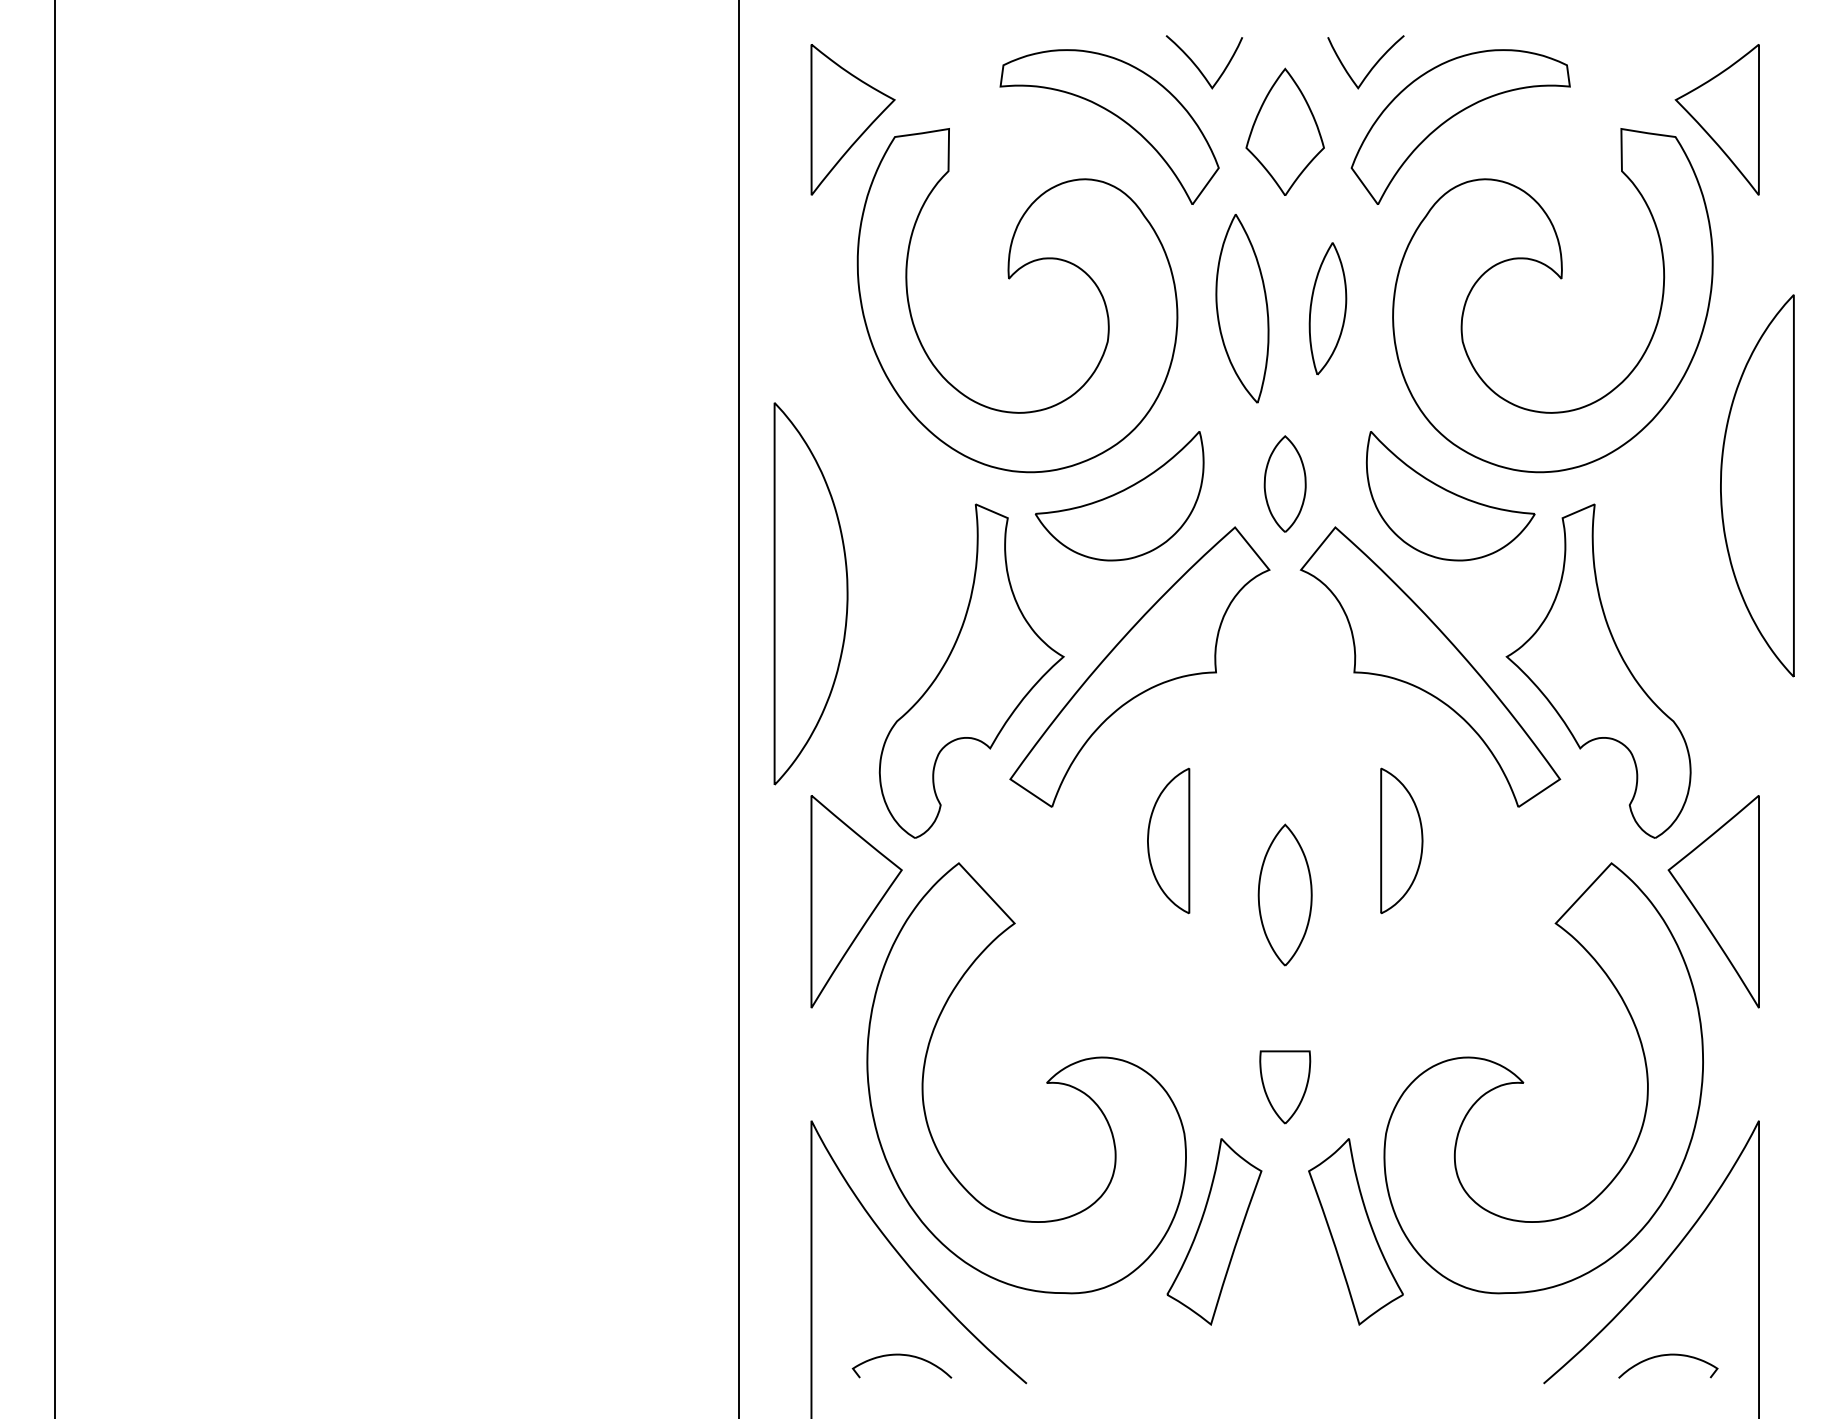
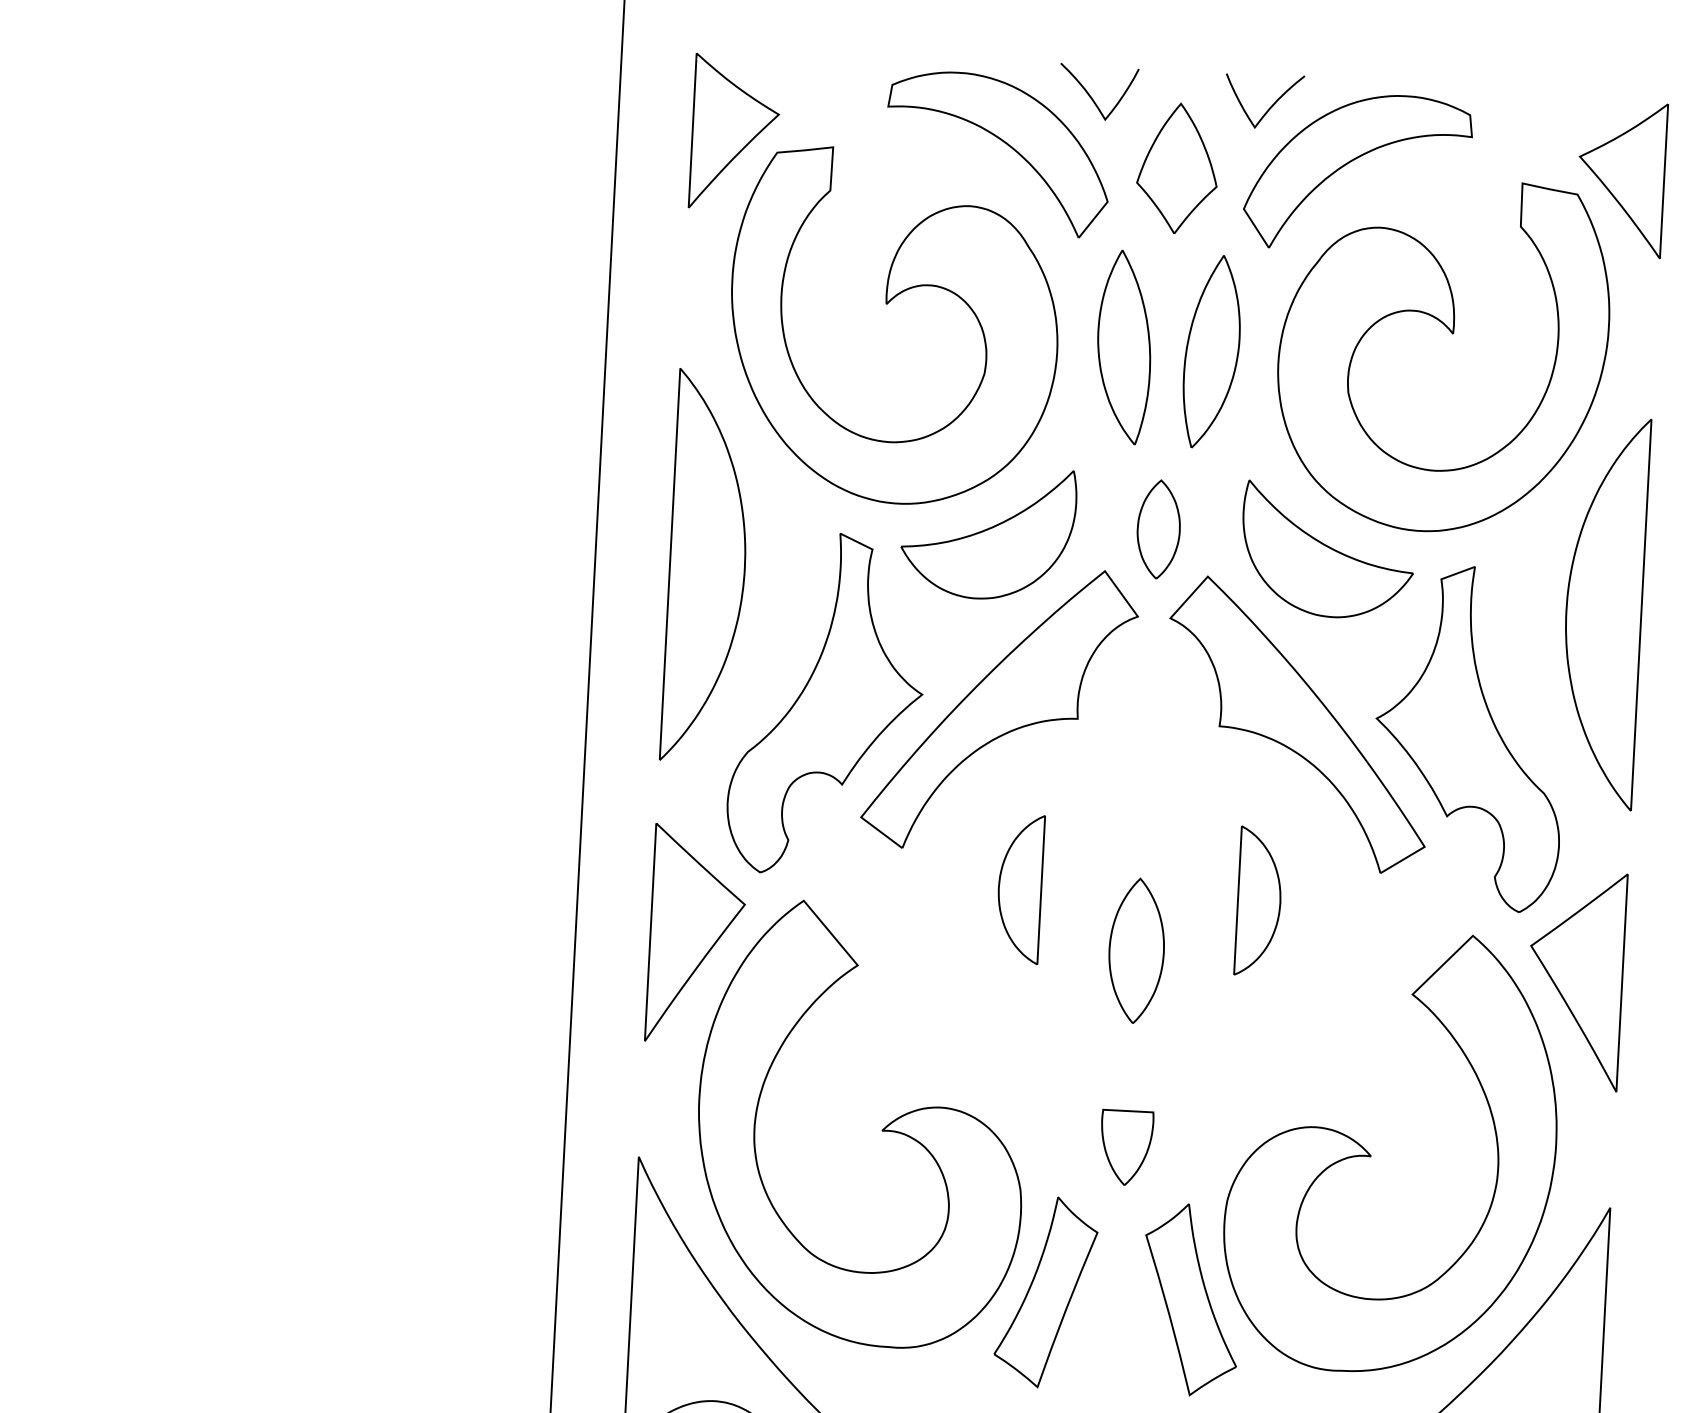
part: (1327, 308) -> (1211, 351), size x1.43
part: (1757, 485) -> (1603, 612), moved
part: (810, 593) -> (706, 565), moved

